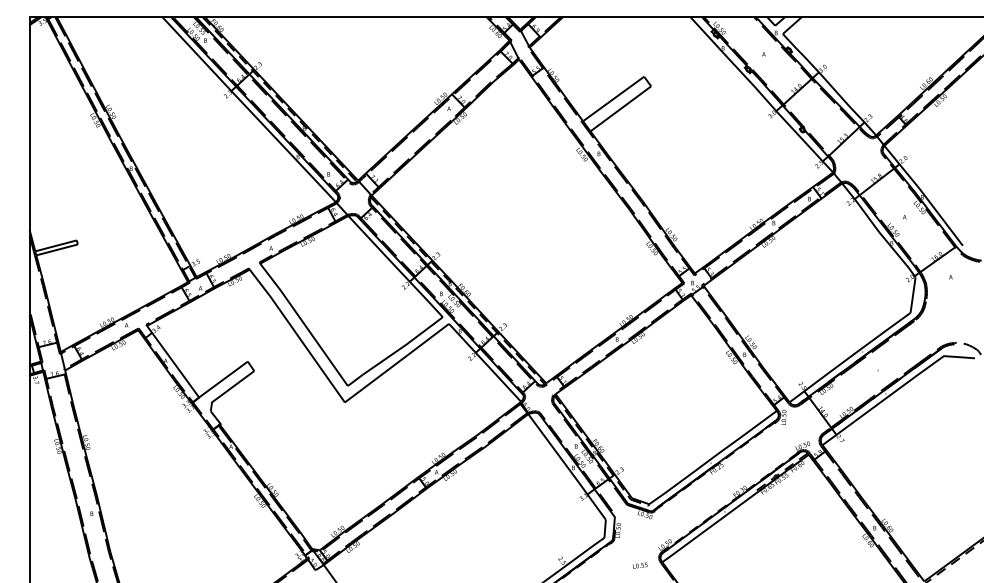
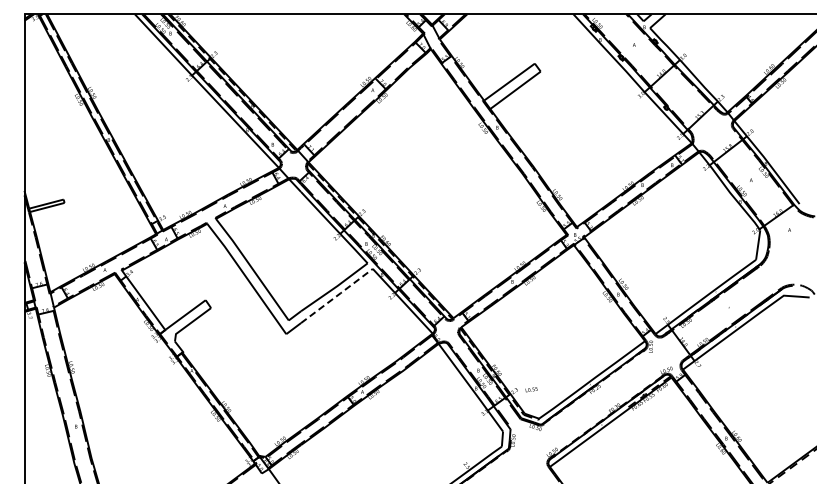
line: (406, 355) -> (337, 295), solid -> dashed
text: (640, 565) -> (531, 389), moved

